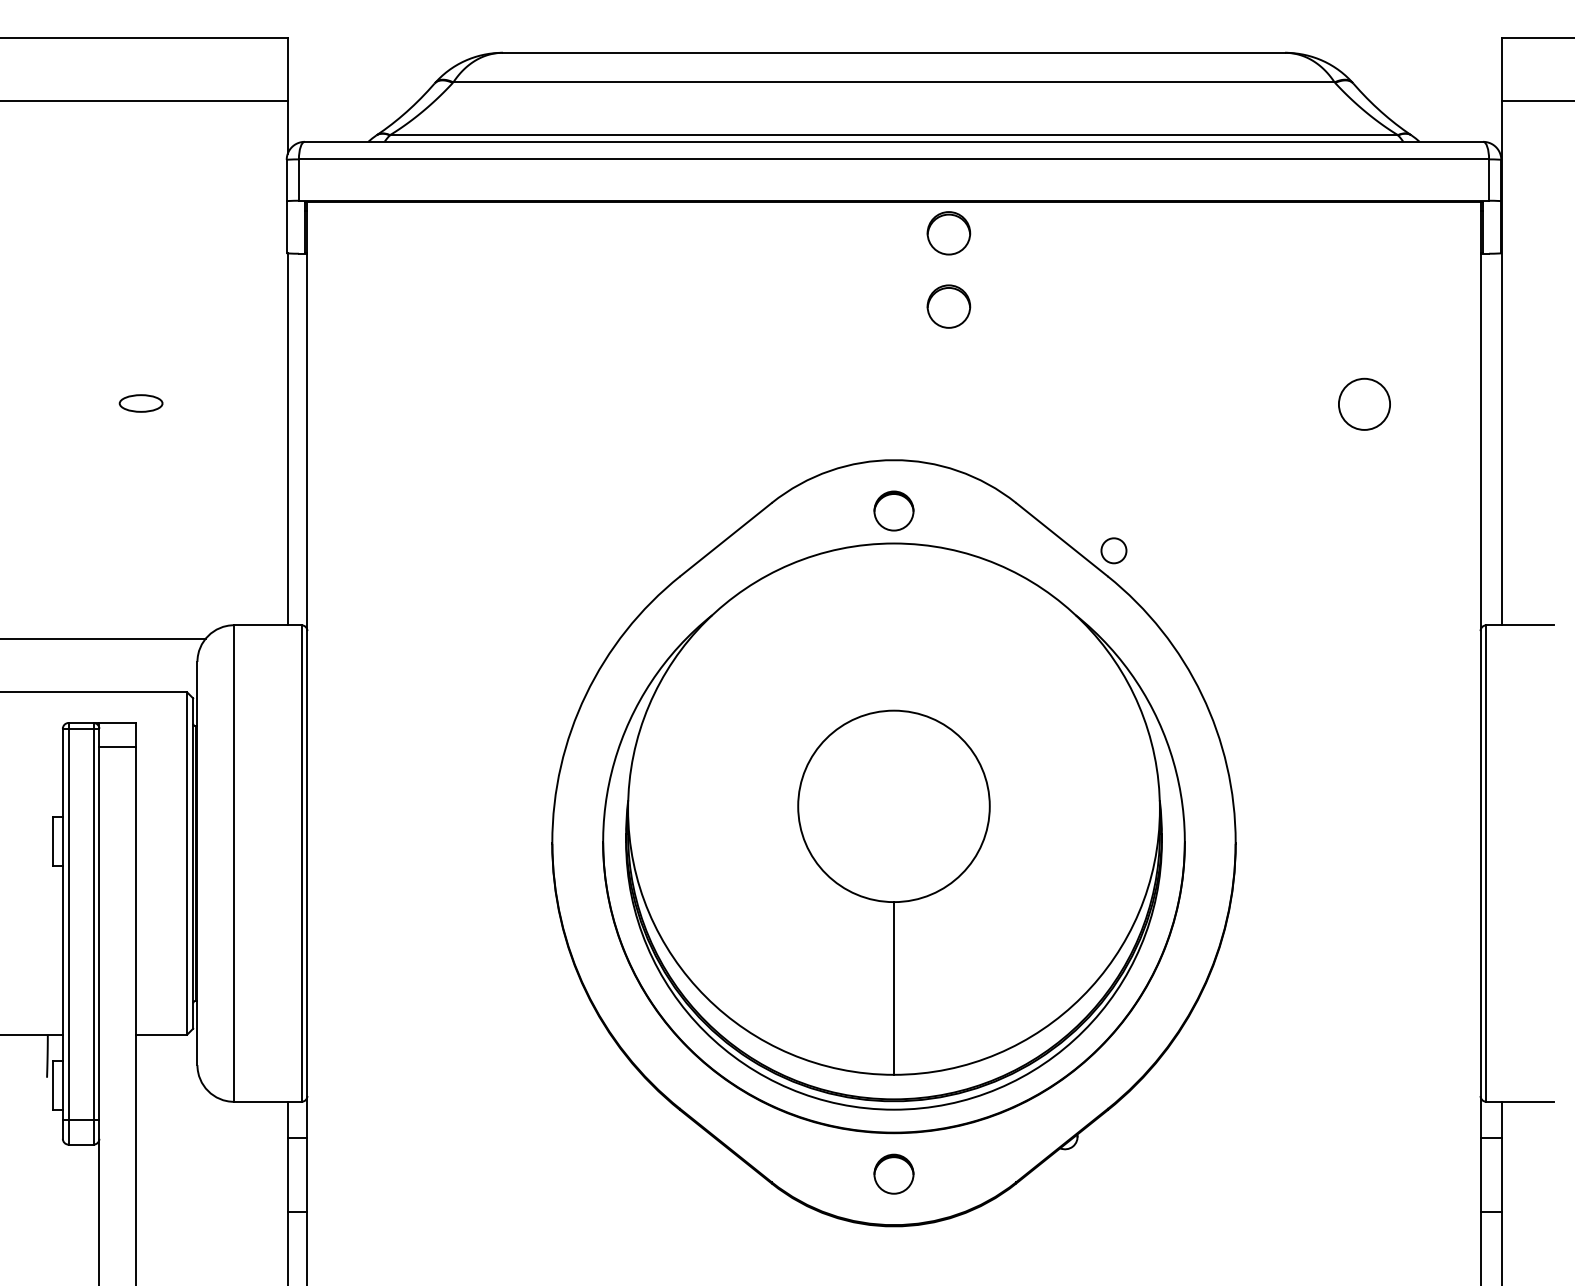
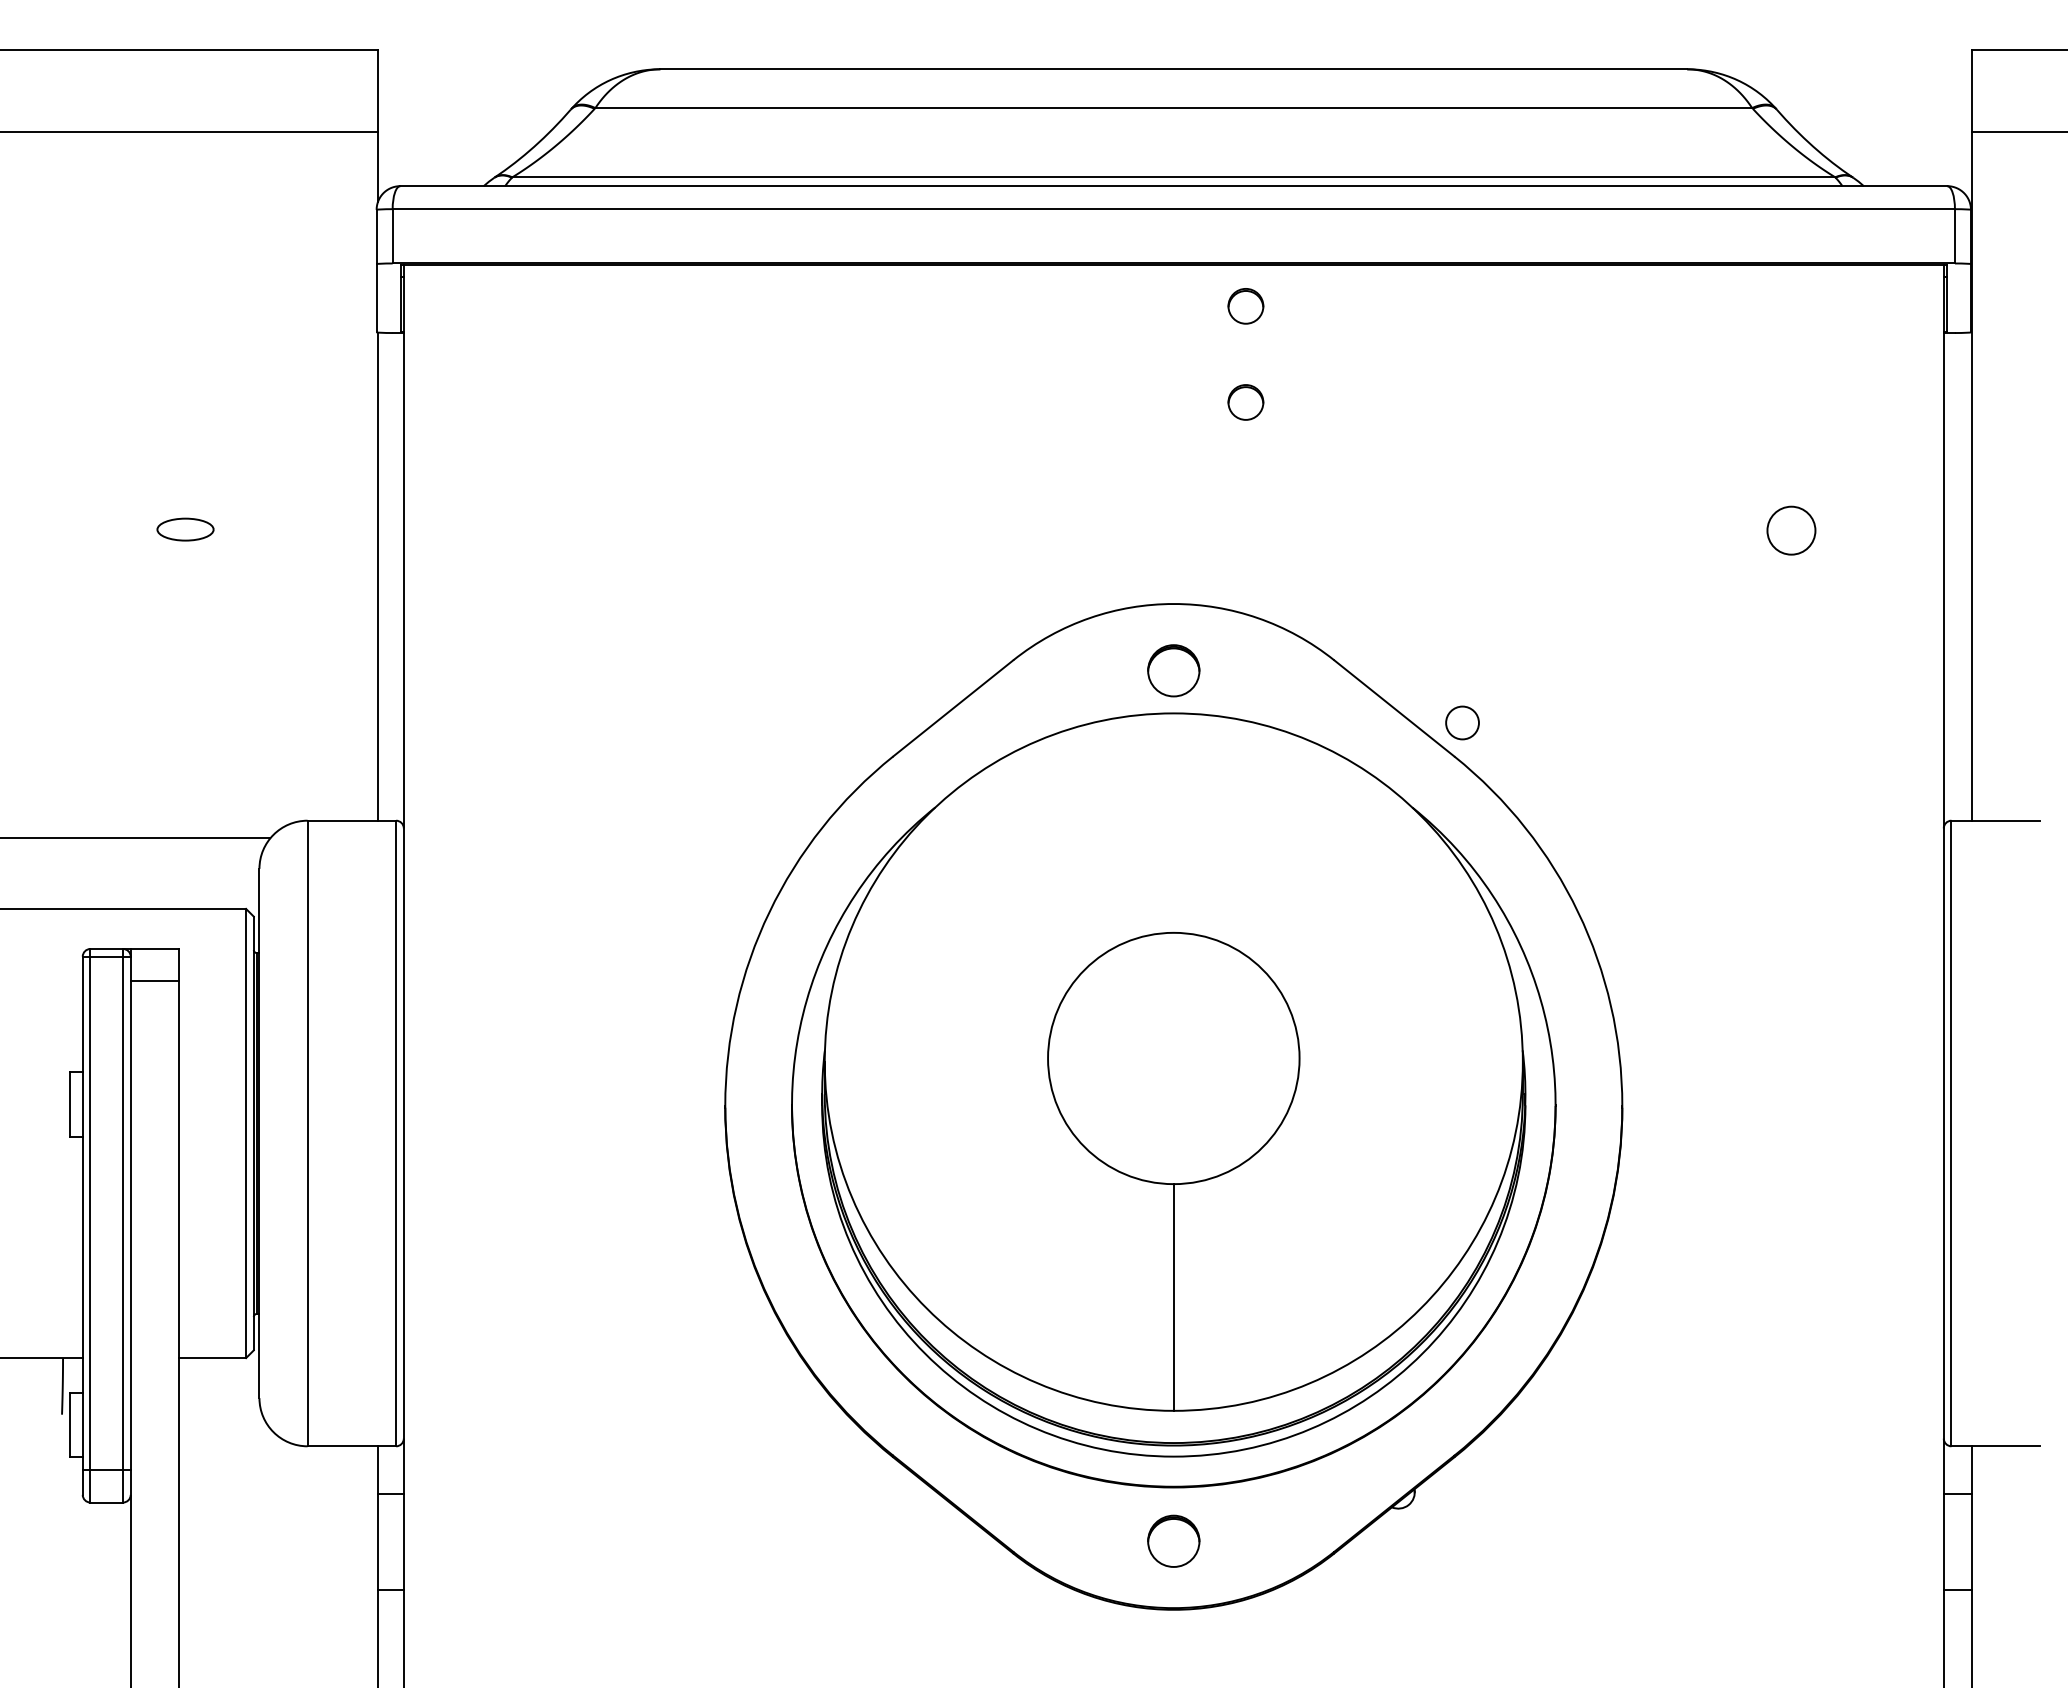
part: (948, 233) -> (1245, 306), size x0.62
part: (948, 306) -> (1245, 402), size x0.62
part: (1364, 404) -> (1791, 530), size x0.71

